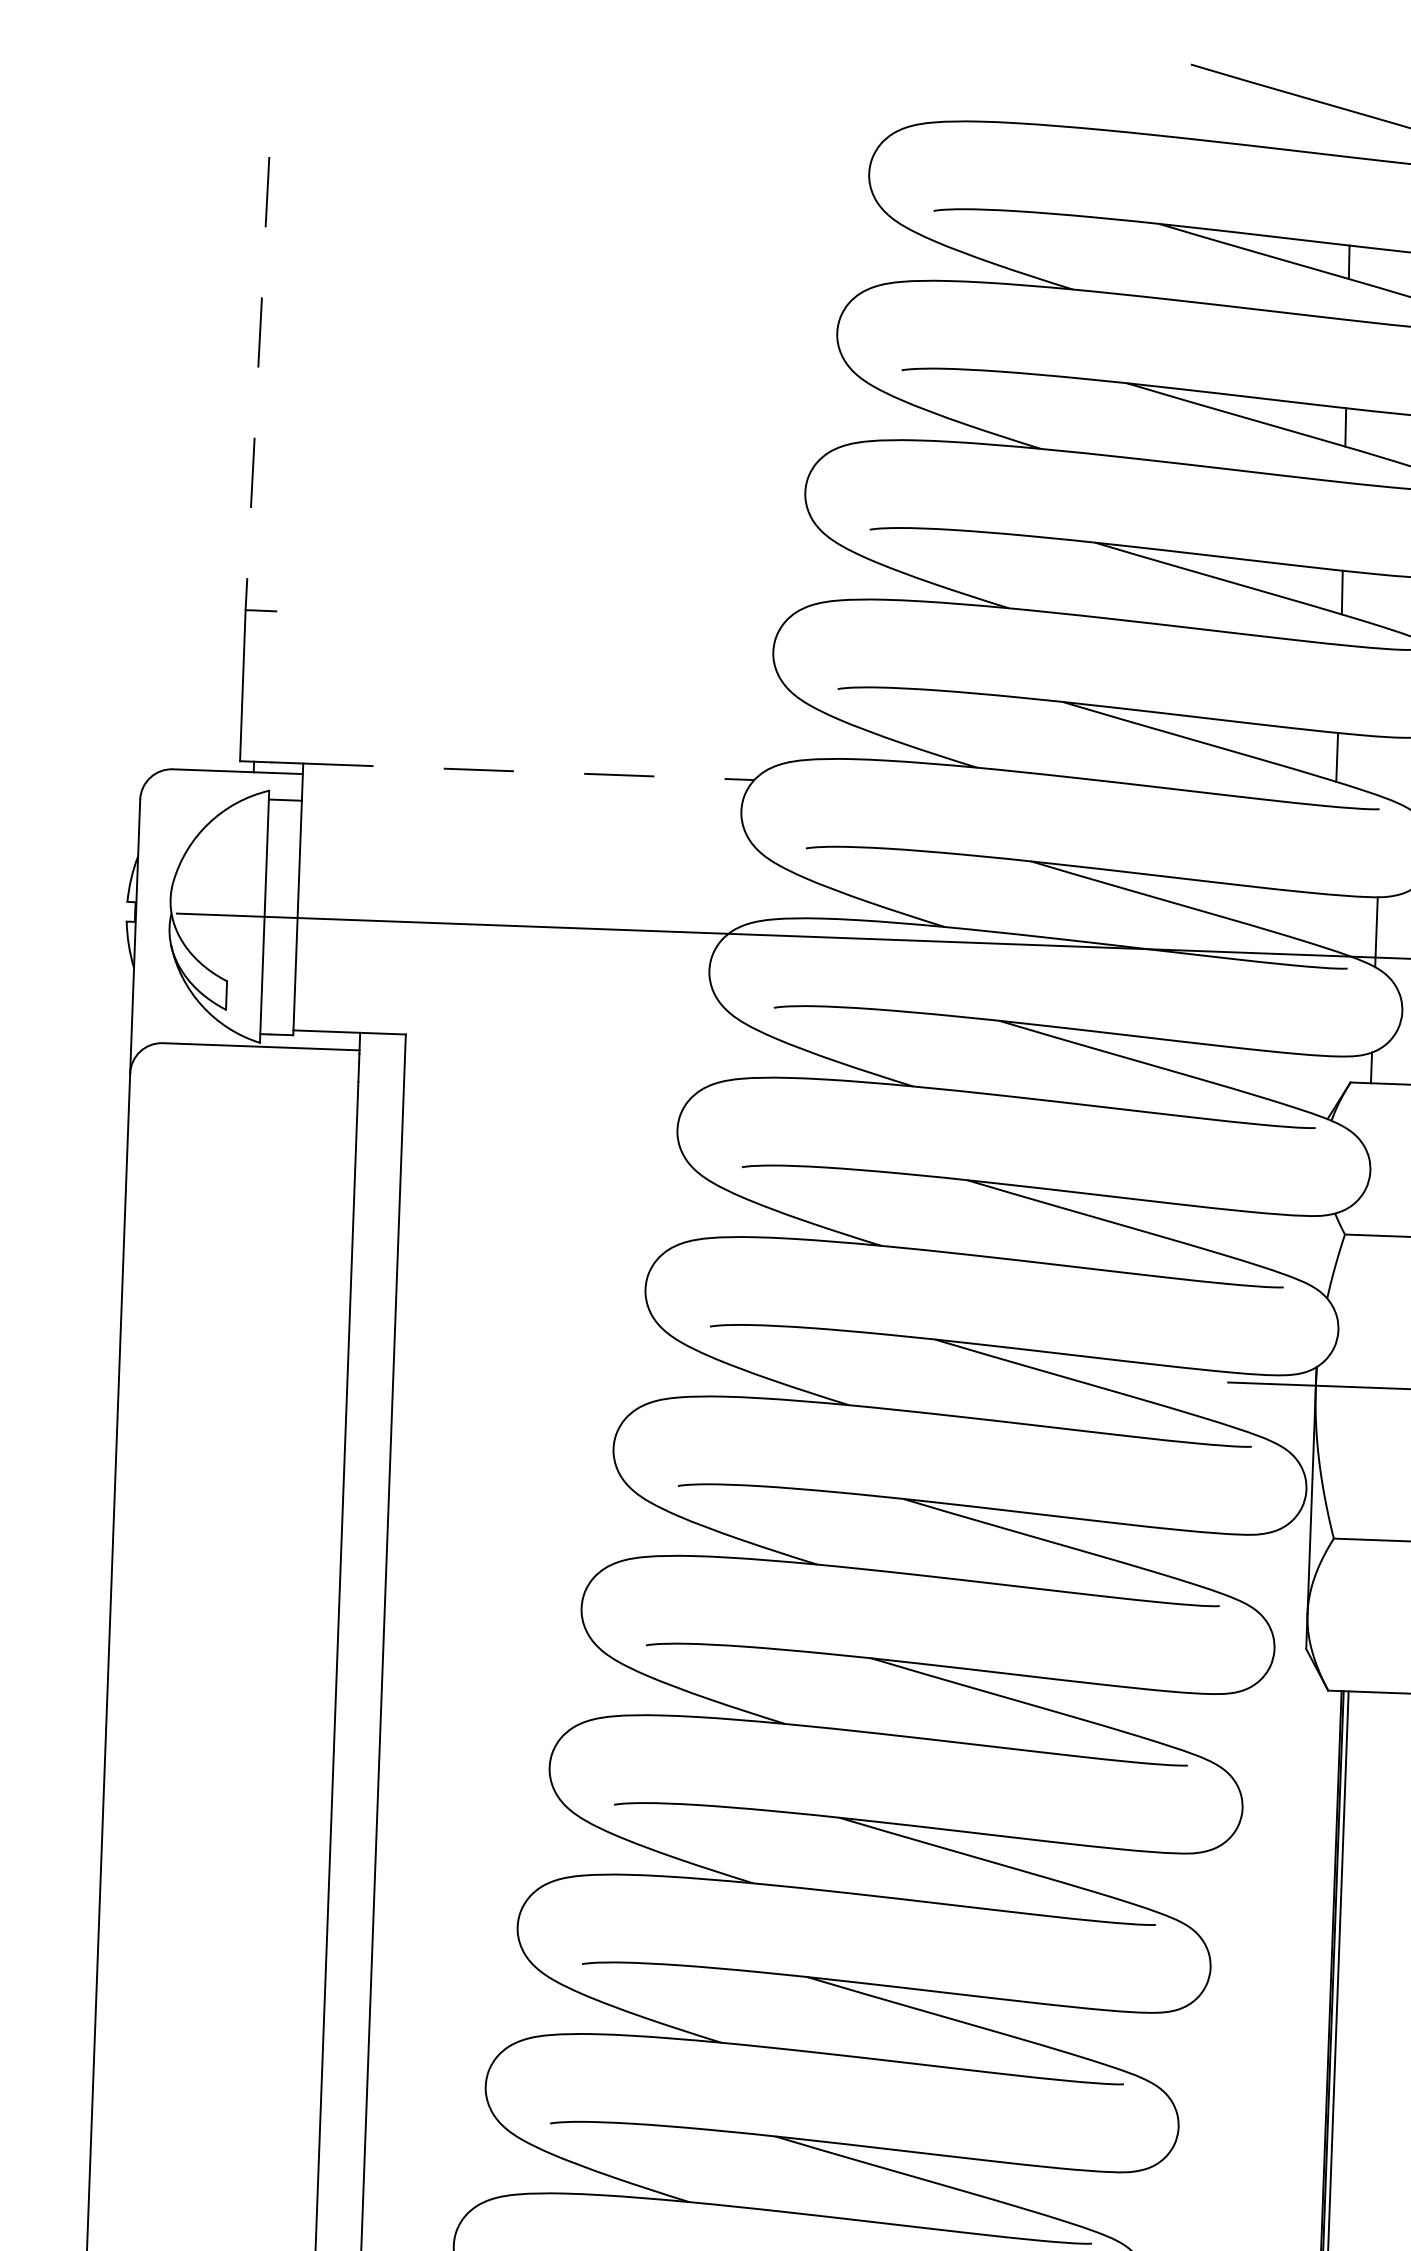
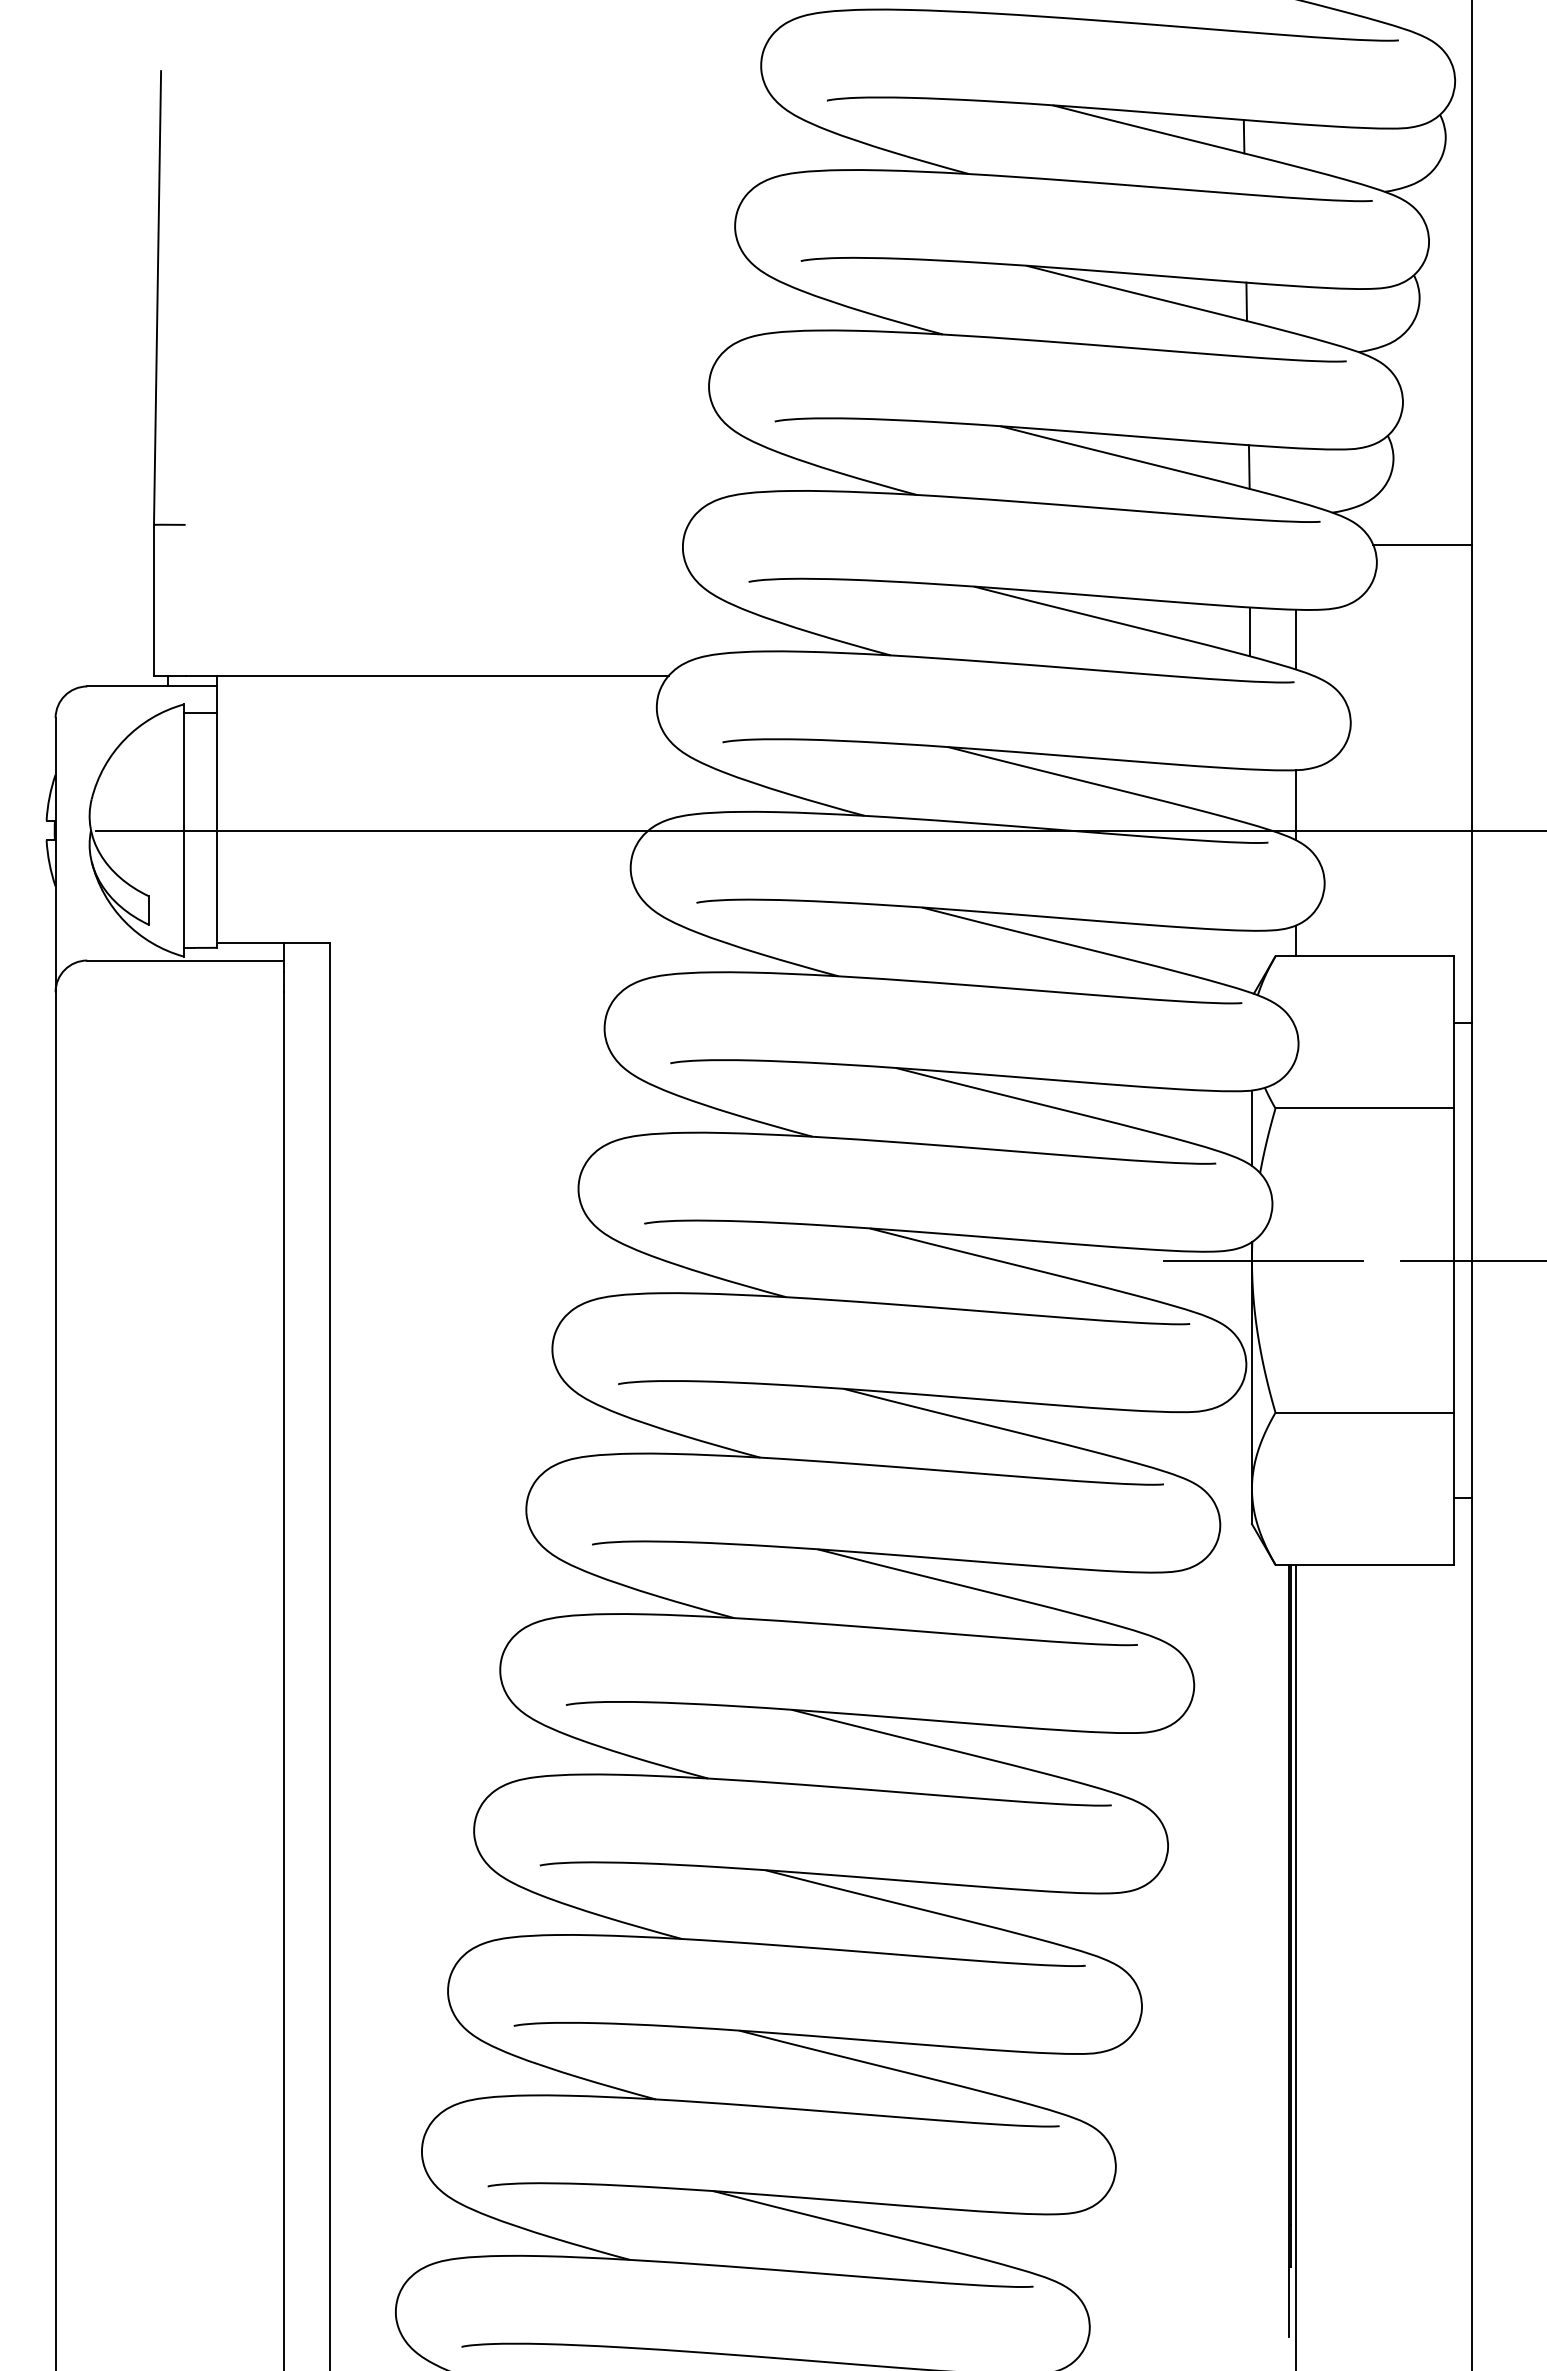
line: (257, 384) -> (157, 298), dashed -> solid
line: (1382, 766) -> (1295, 639), added
line: (528, 771) -> (442, 675), dashed -> solid
line: (1320, 1252) -> (1251, 1127), added

